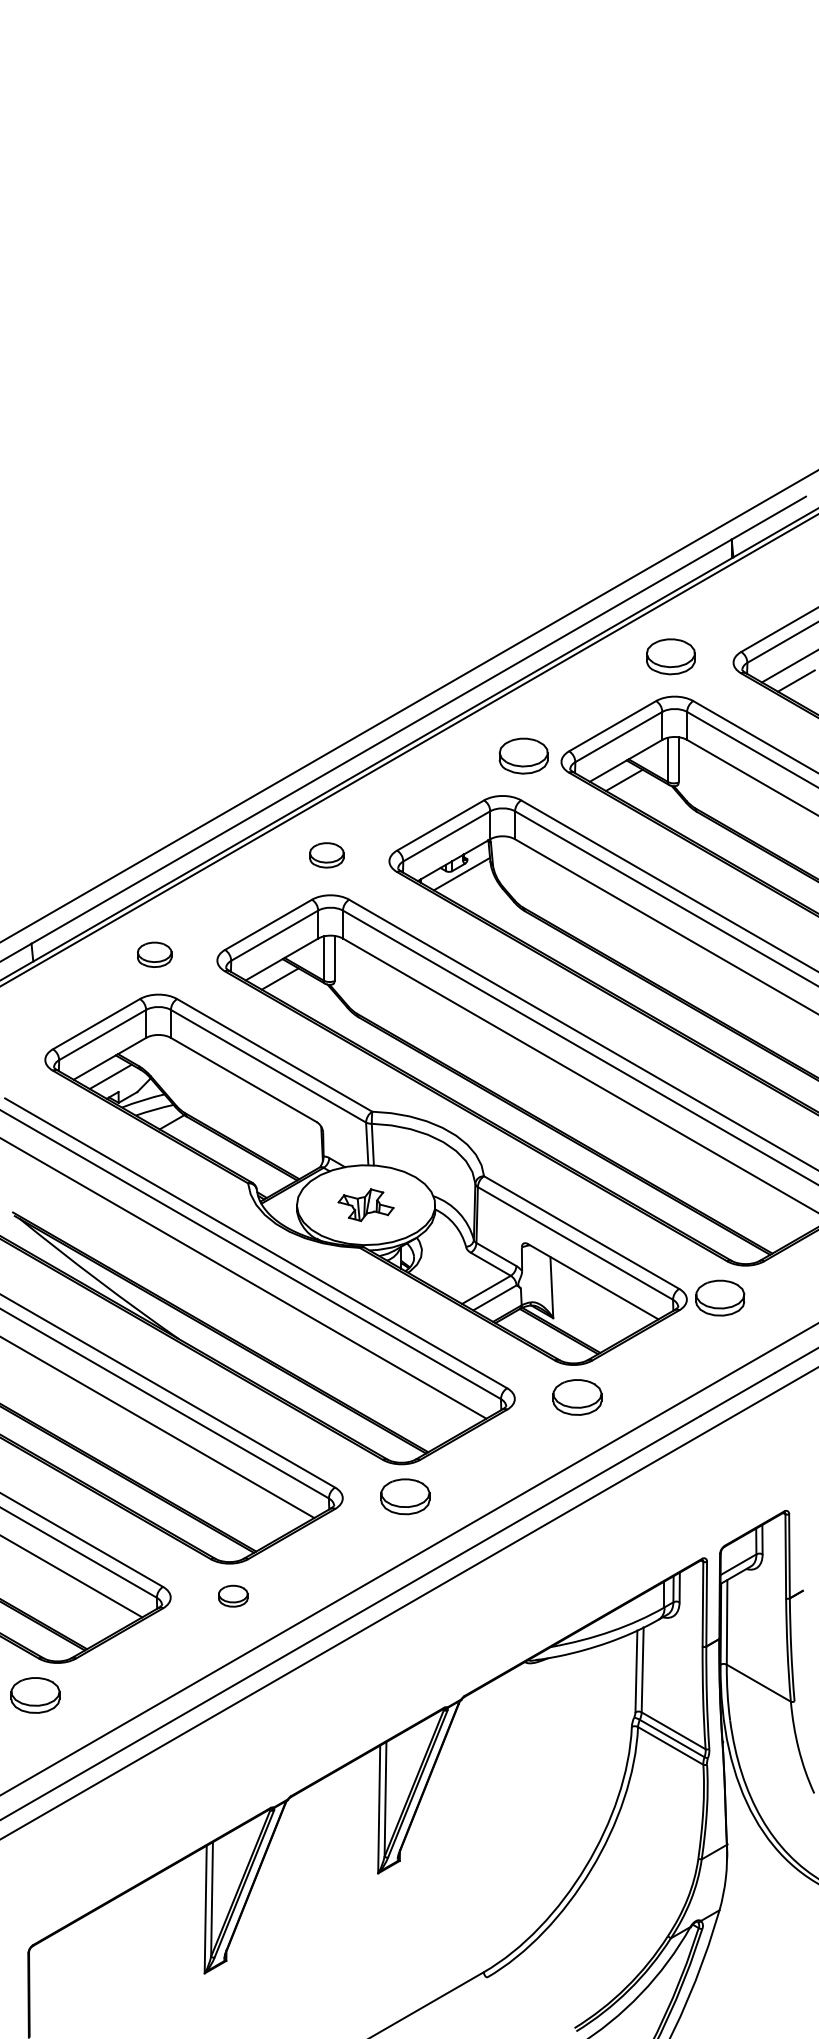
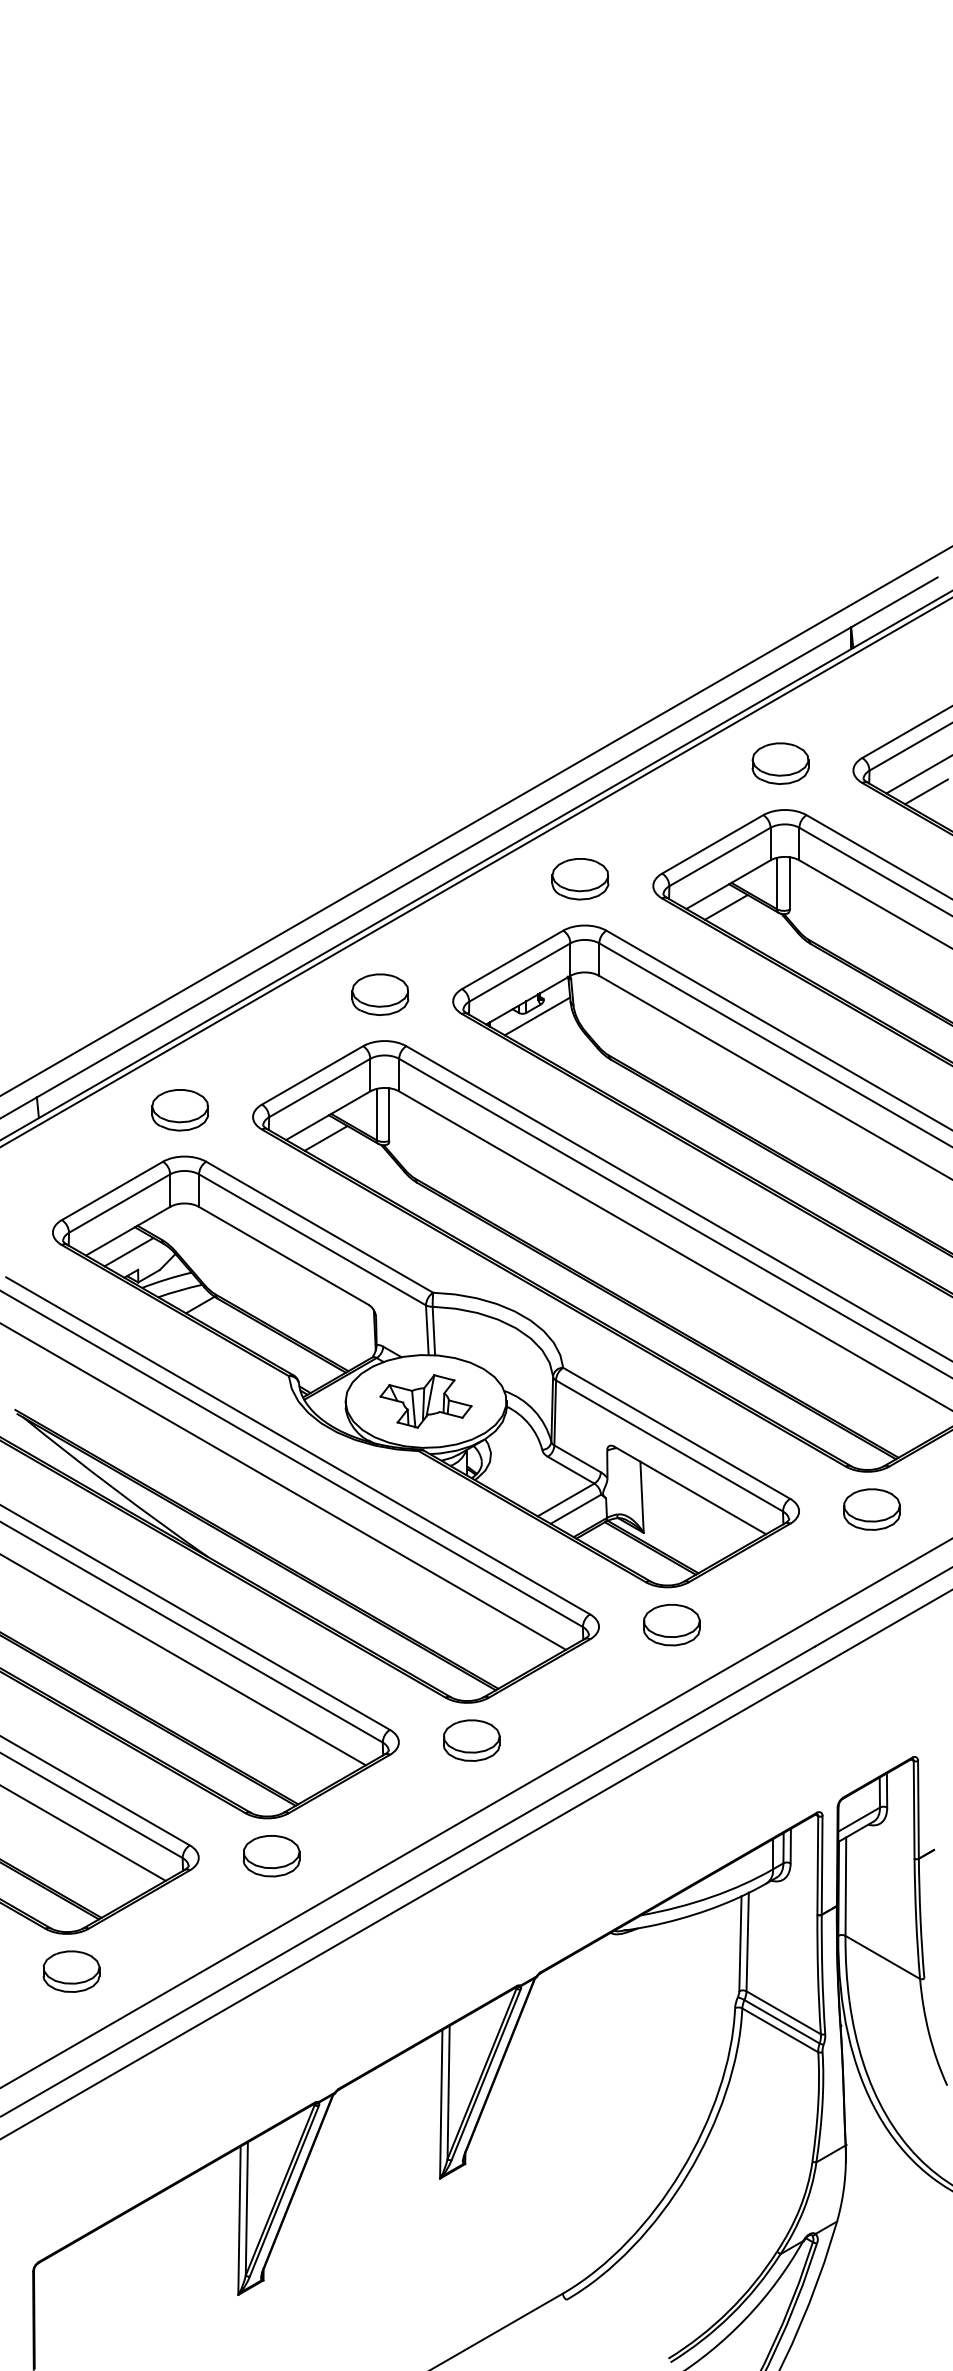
part: (523, 756) -> (580, 879), moved
part: (326, 855) -> (380, 994), size x1.43
part: (154, 955) -> (179, 1110), size x1.43
part: (365, 1205) -> (425, 1401), size x1.43
part: (719, 1298) -> (871, 1509), moved
part: (233, 1596) -> (271, 1856), size x1.67
part: (35, 1695) -> (71, 1971), moved

